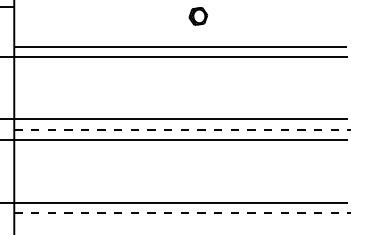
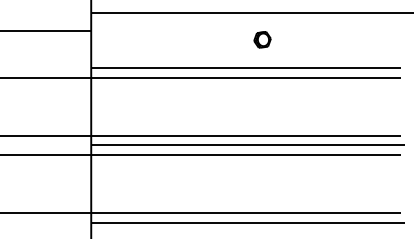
line: (182, 129) -> (247, 145), dashed -> solid
line: (182, 212) -> (247, 222), dashed -> solid

